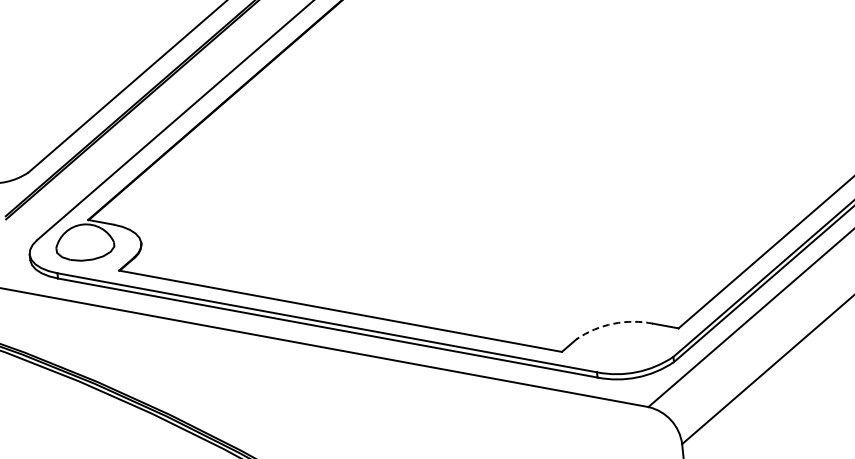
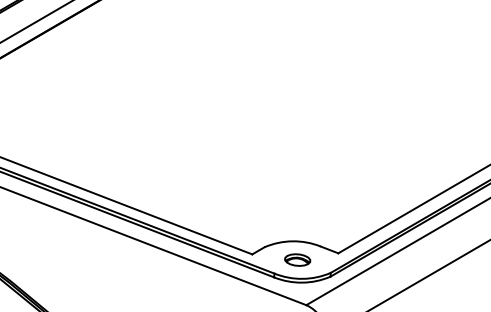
arc: (613, 323) -> (292, 241), dashed -> solid
part: (624, 347) -> (297, 259), added

